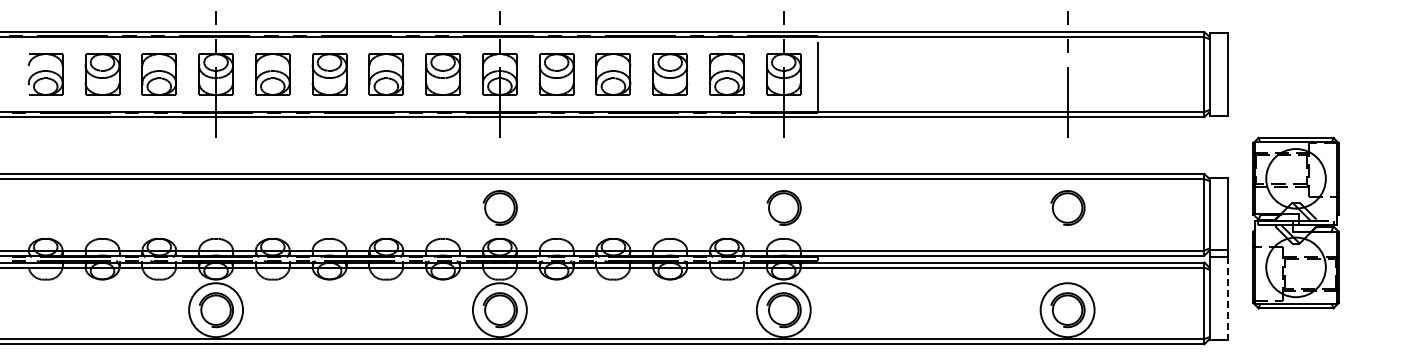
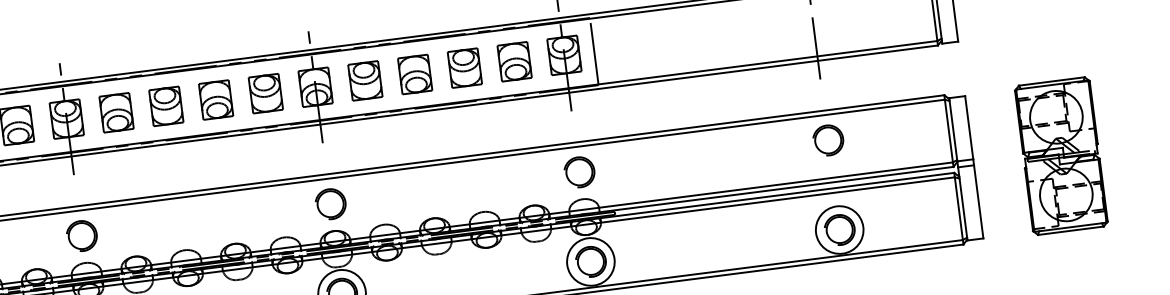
part: (216, 207) -> (82, 235), added
part: (1295, 222) -> (1060, 155), moved
line: (1227, 298) -> (978, 201), dashed -> solid

